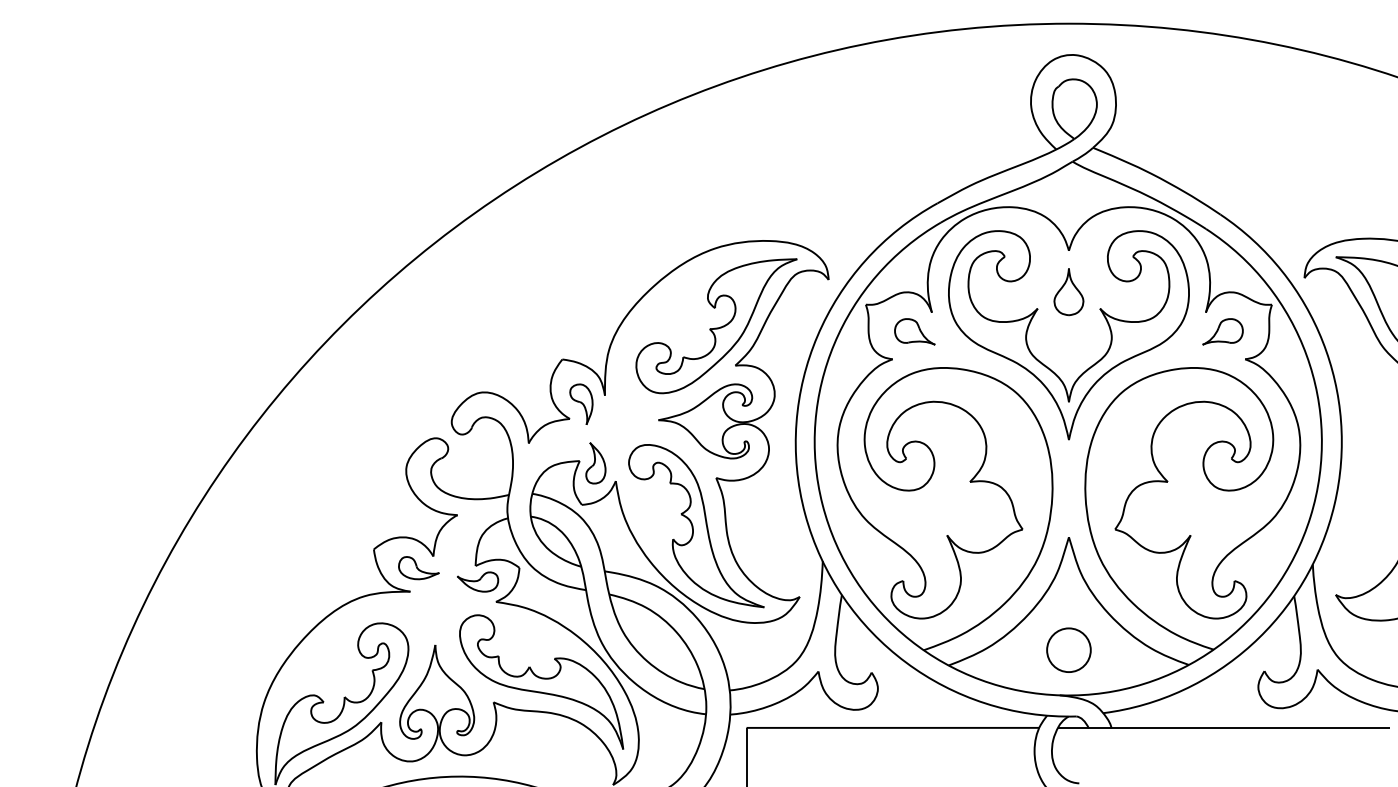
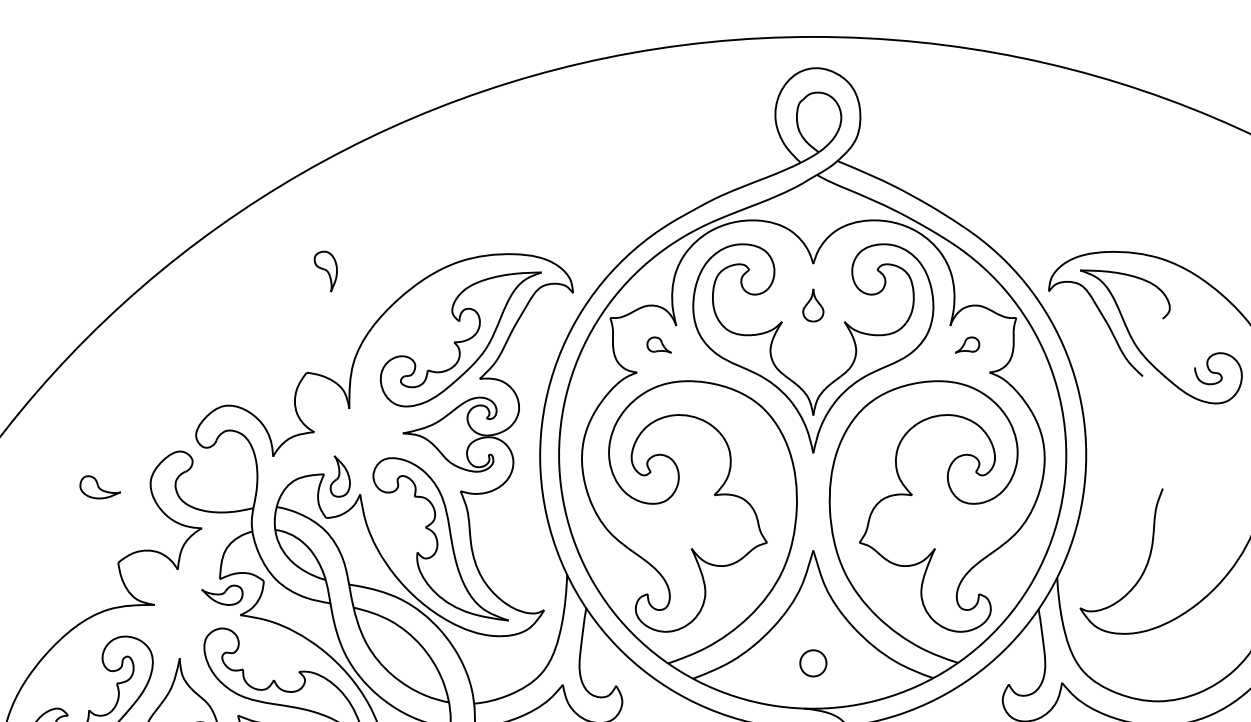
part: (1068, 292) -> (812, 305), size x0.7
part: (914, 331) -> (658, 344), size x0.6
part: (1222, 331) -> (966, 344), size x0.6
part: (581, 403) -> (325, 270), moved
part: (418, 568) -> (99, 487), moved
part: (1068, 649) -> (812, 662), size x0.6

